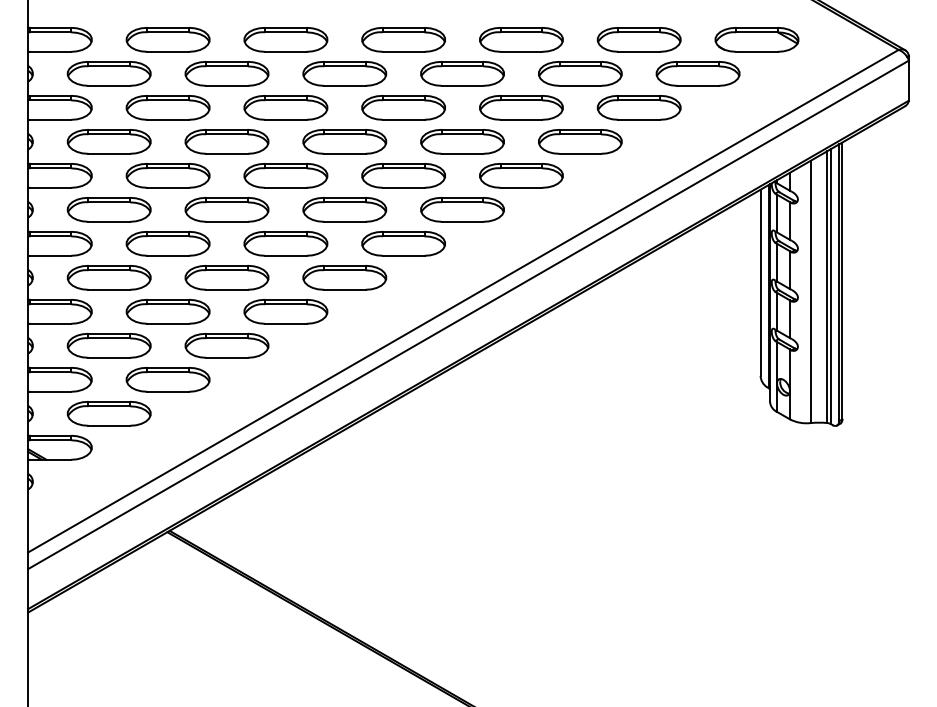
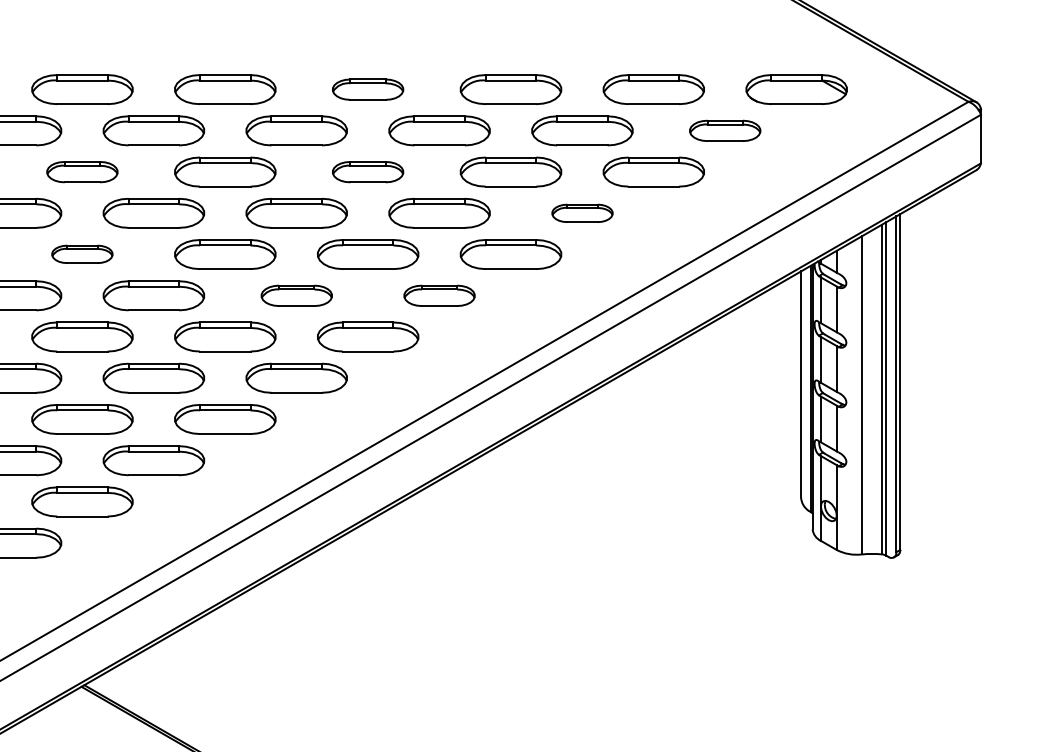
part: (403, 39) -> (367, 89), size x0.7
part: (697, 73) -> (724, 130), size x0.7
part: (167, 107) -> (81, 171), size x0.7
part: (403, 107) -> (367, 171), size x0.7
part: (580, 141) -> (582, 212), size x0.6
part: (167, 175) -> (81, 254), size x0.6
part: (344, 209) -> (296, 295), size x0.7
part: (462, 209) -> (439, 295), size x0.7

